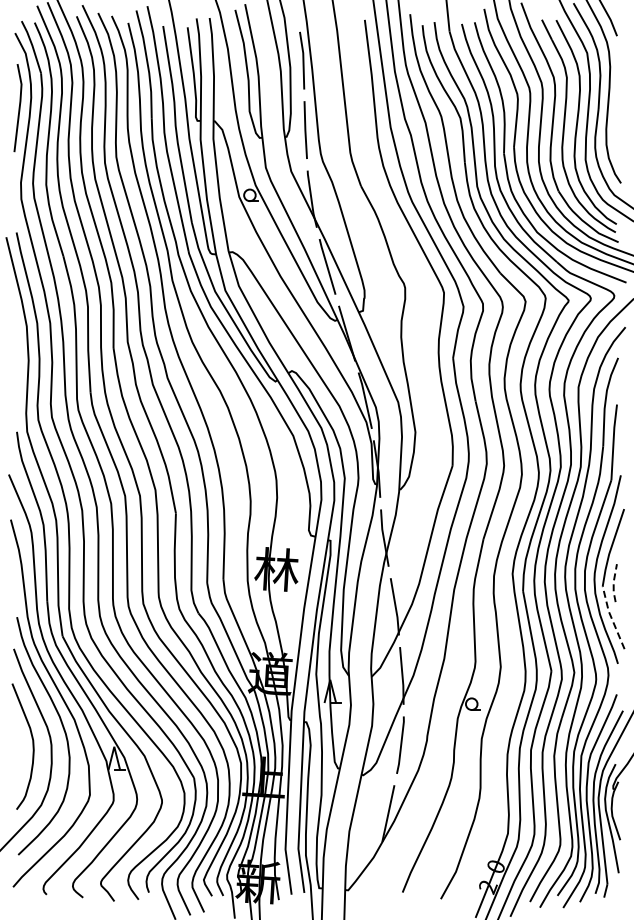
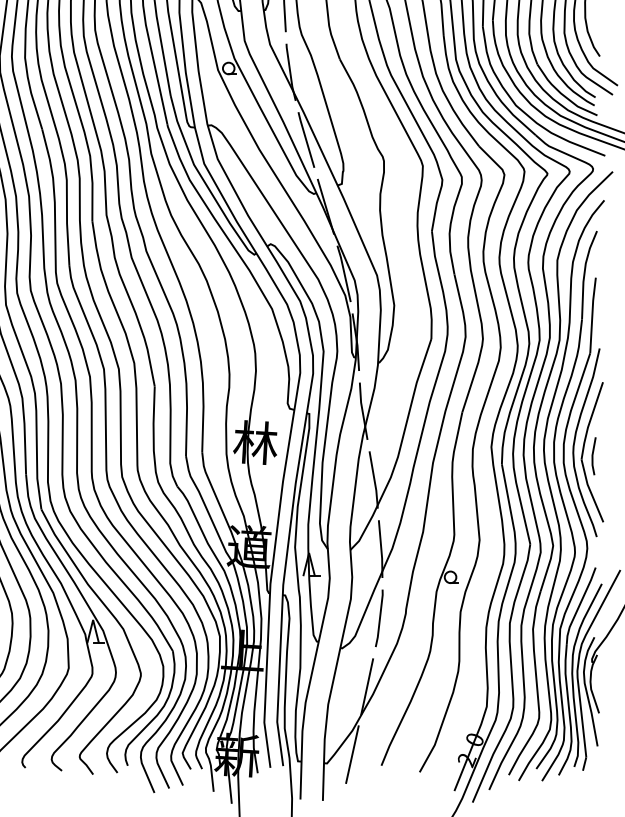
line: (613, 583) -> (592, 456), dashed -> solid
line: (611, 617) -> (590, 490), dashed -> solid
line: (373, 881) -> (352, 754), added

